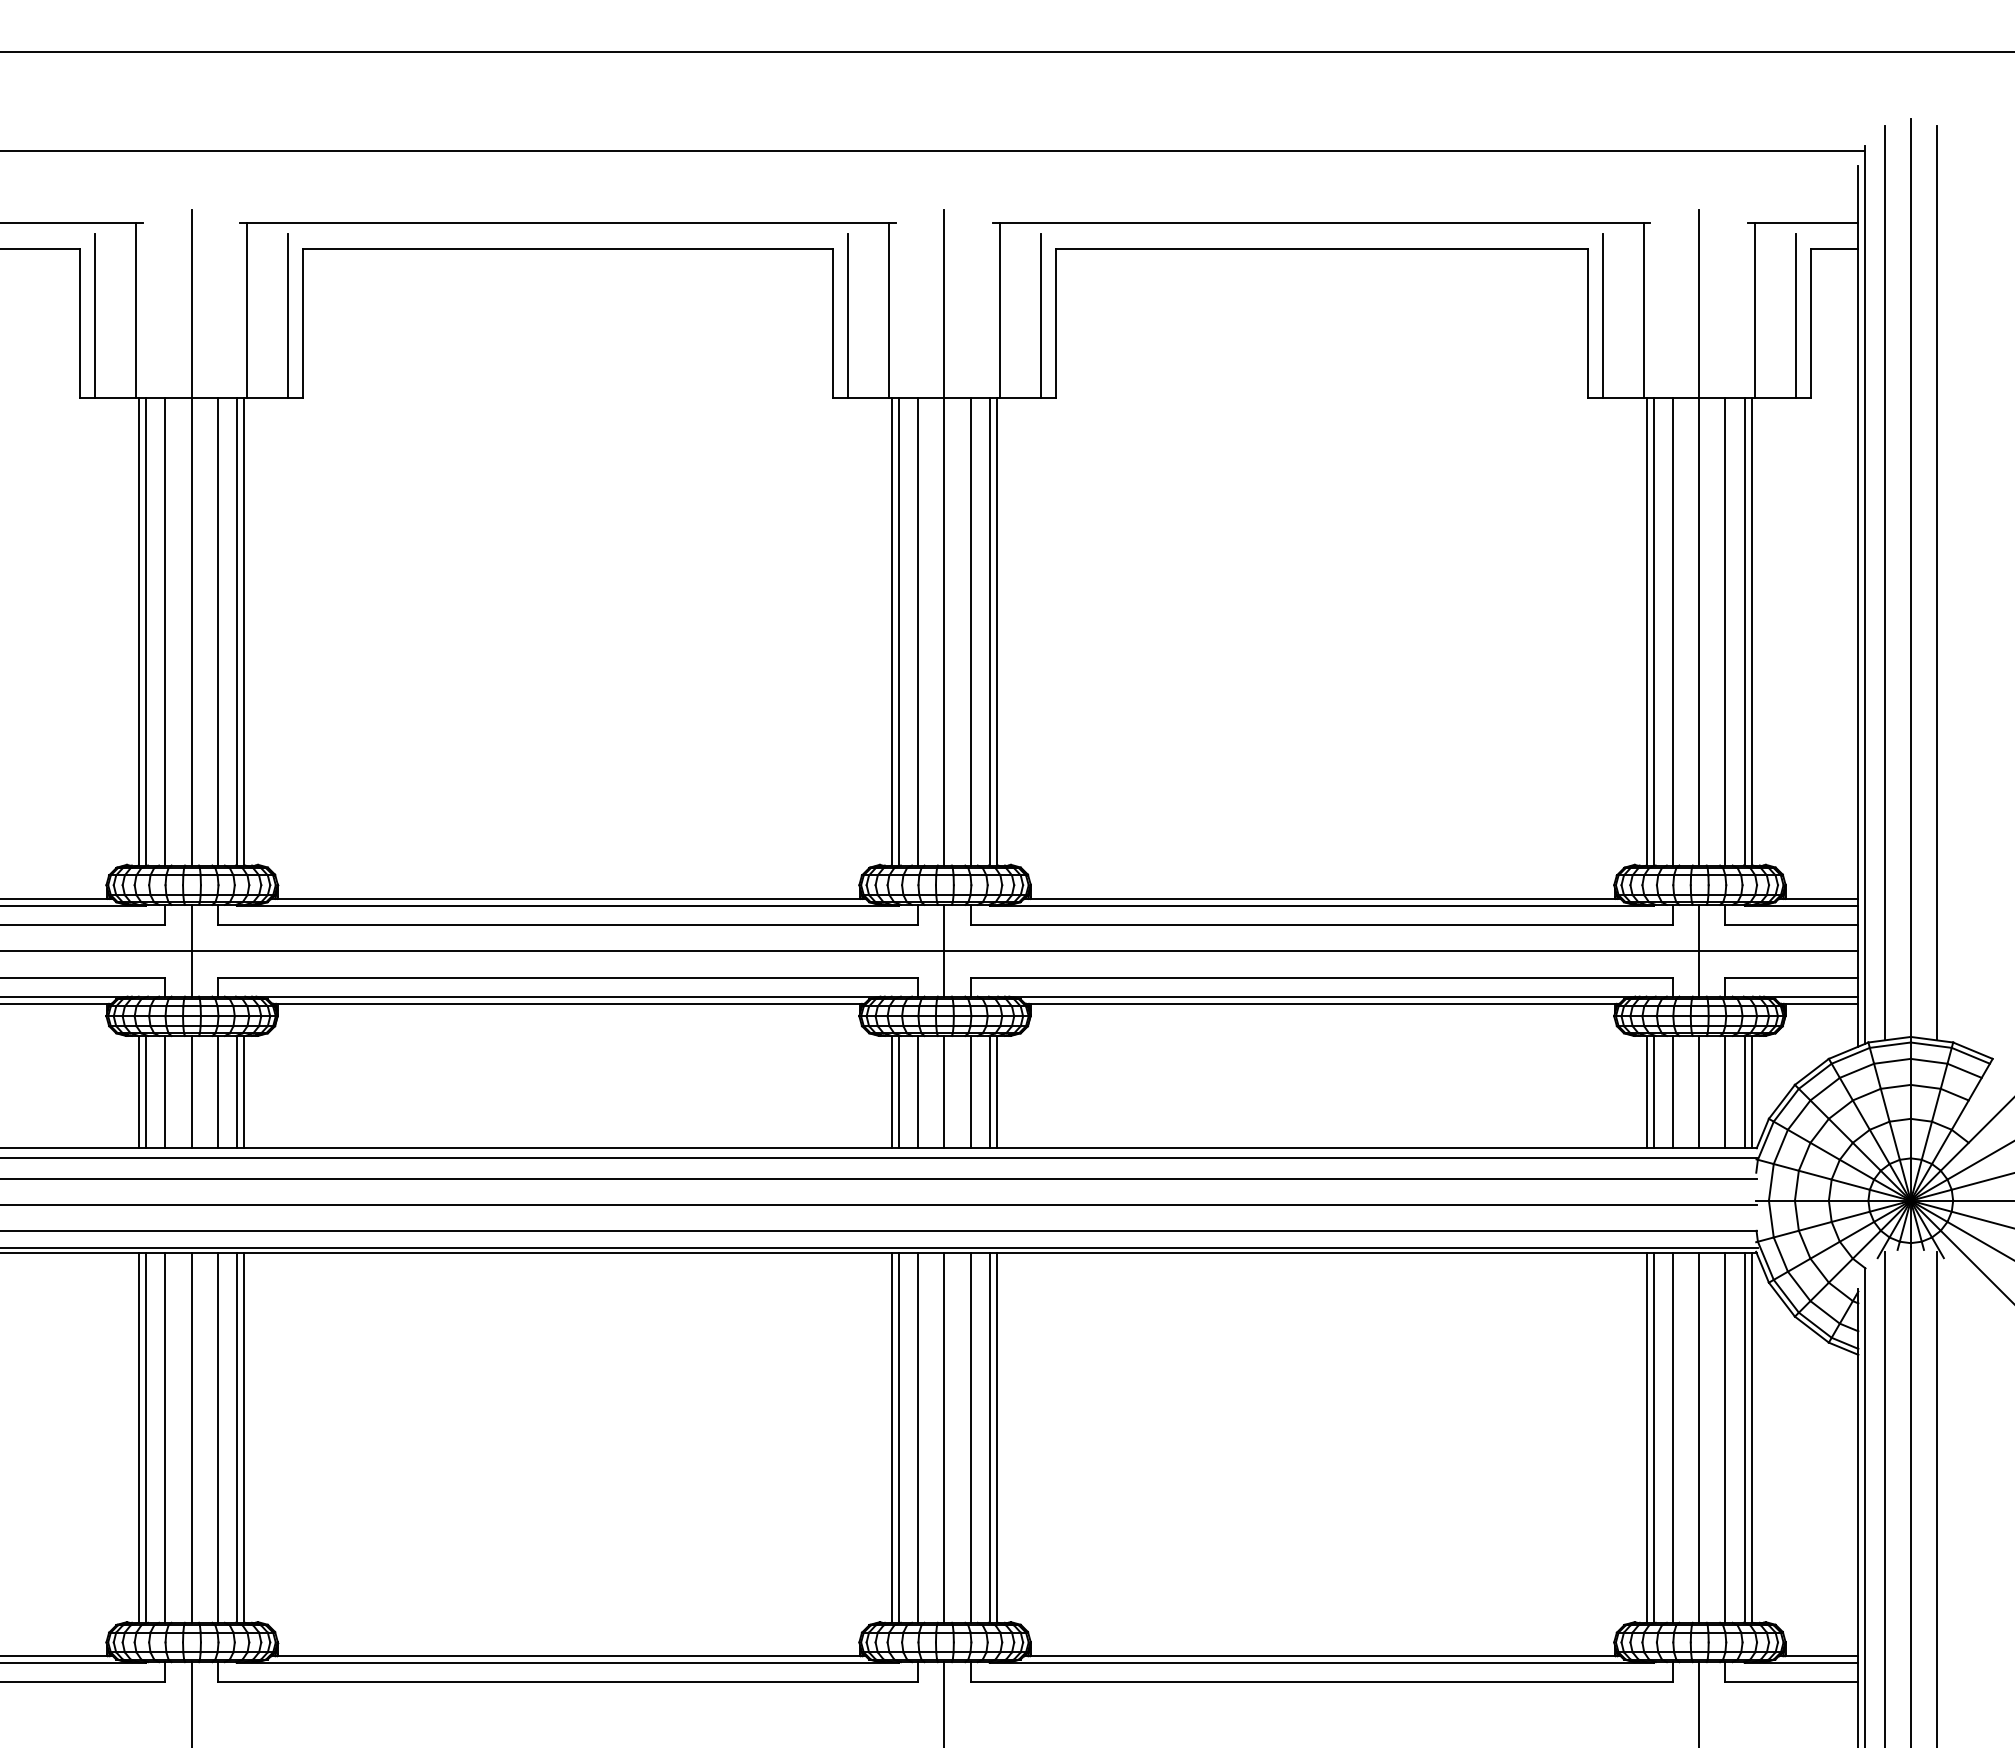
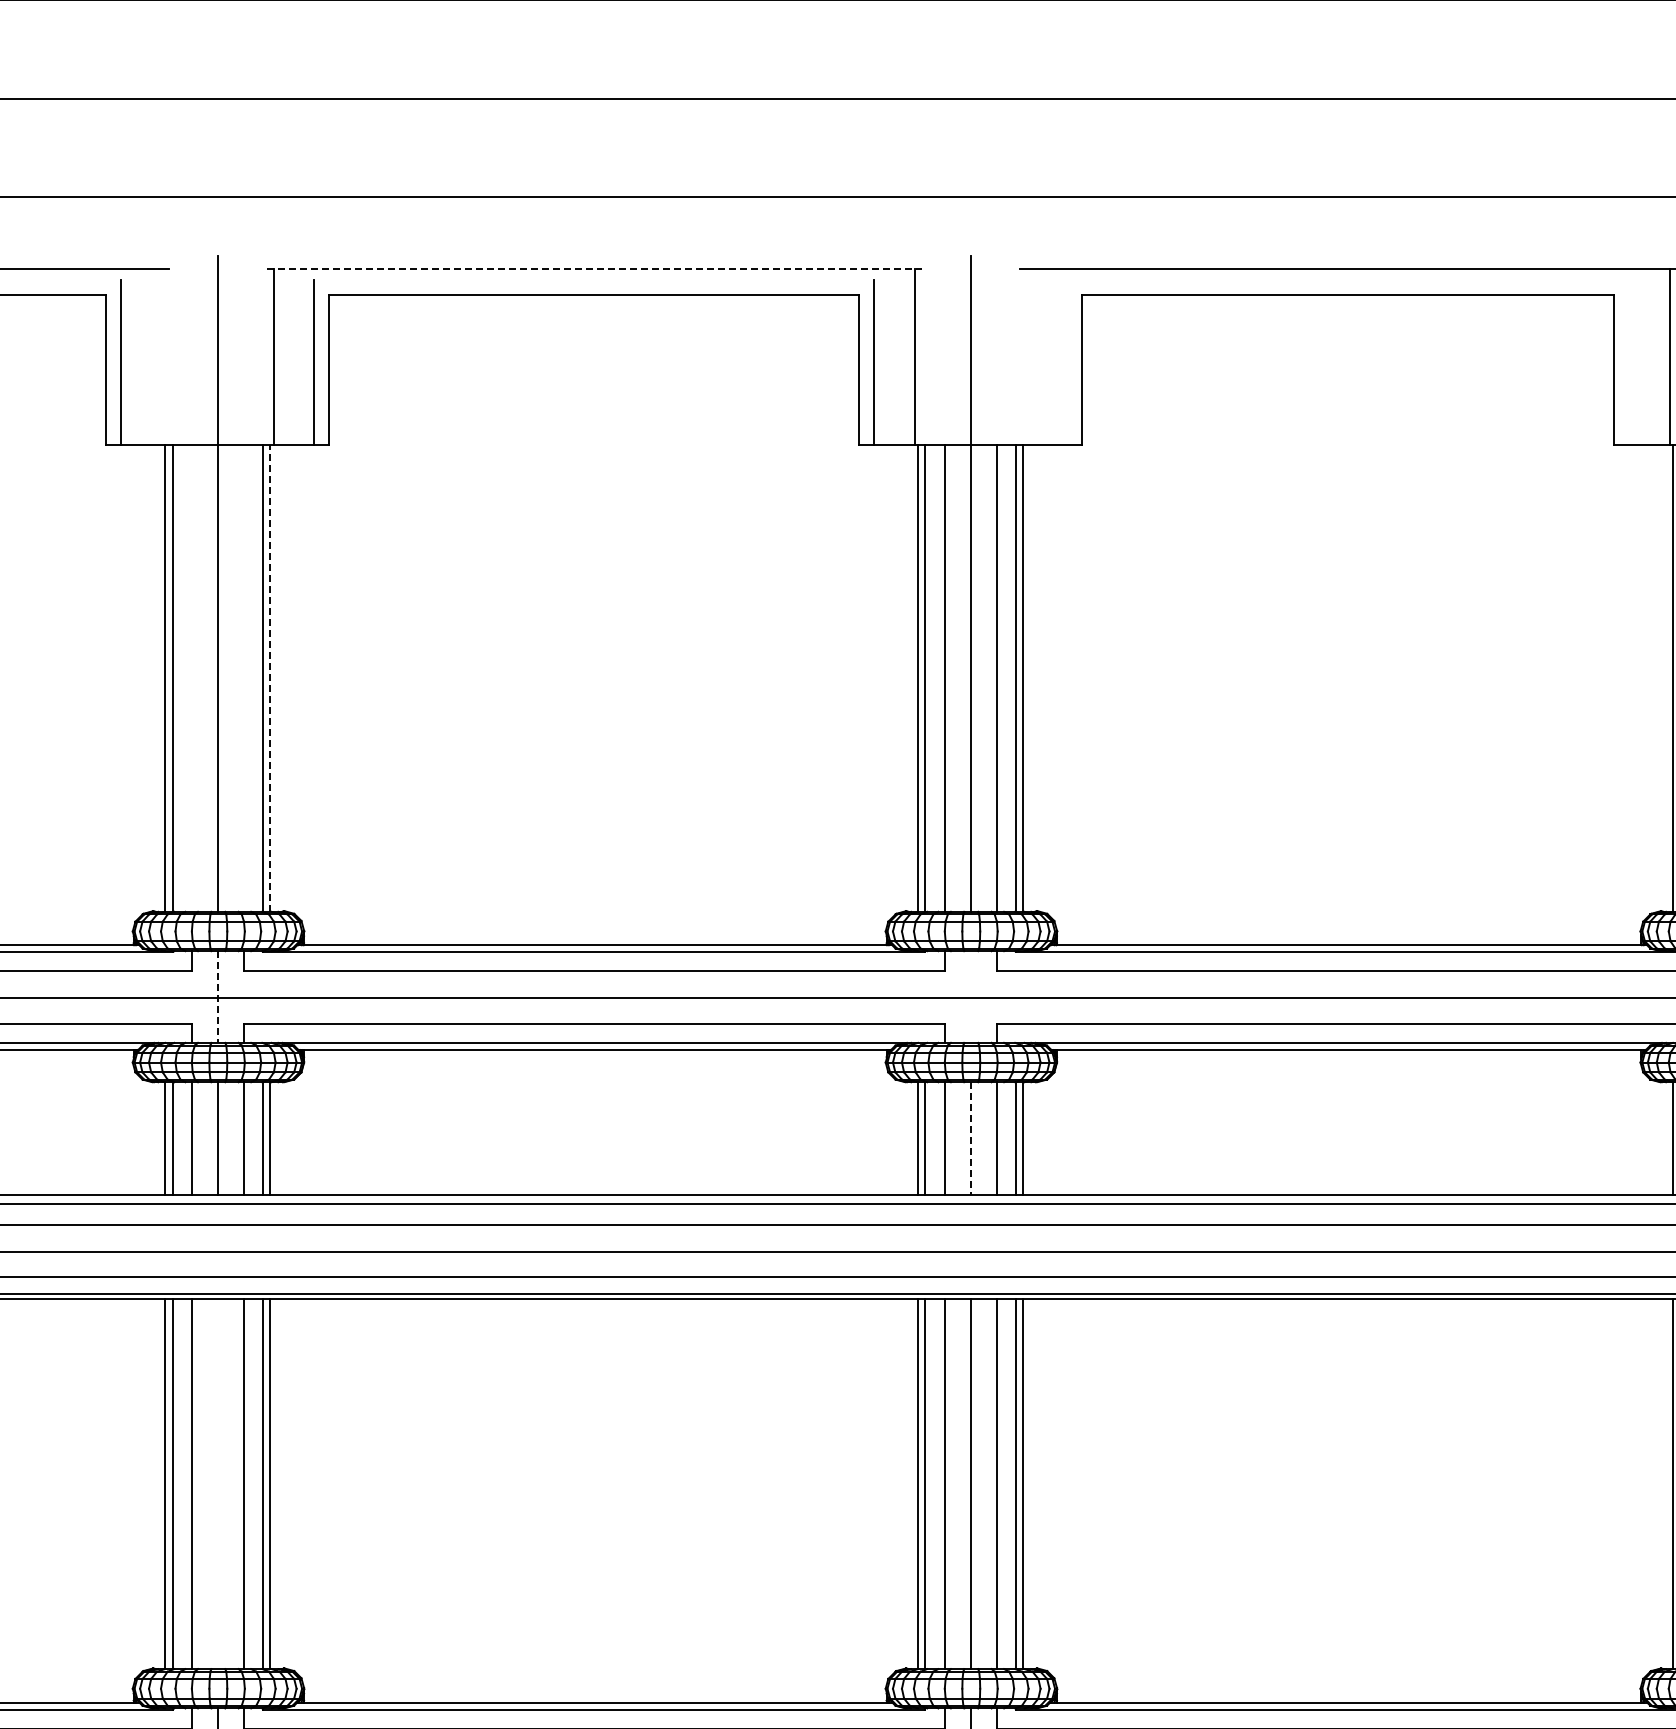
line: (567, 222) -> (593, 268), solid -> dashed
line: (135, 310) -> (161, 356), removed
line: (1000, 310) -> (1026, 356), removed
line: (1040, 316) -> (1066, 362), removed
line: (1602, 316) -> (1628, 362), removed
line: (165, 631) -> (191, 677), removed
line: (217, 631) -> (243, 677), removed
line: (243, 632) -> (269, 678), solid -> dashed
line: (191, 950) -> (217, 996), solid -> dashed
line: (944, 950) -> (970, 996), removed
line: (944, 1092) -> (970, 1138), solid -> dashed
line: (191, 1437) -> (217, 1483), removed

